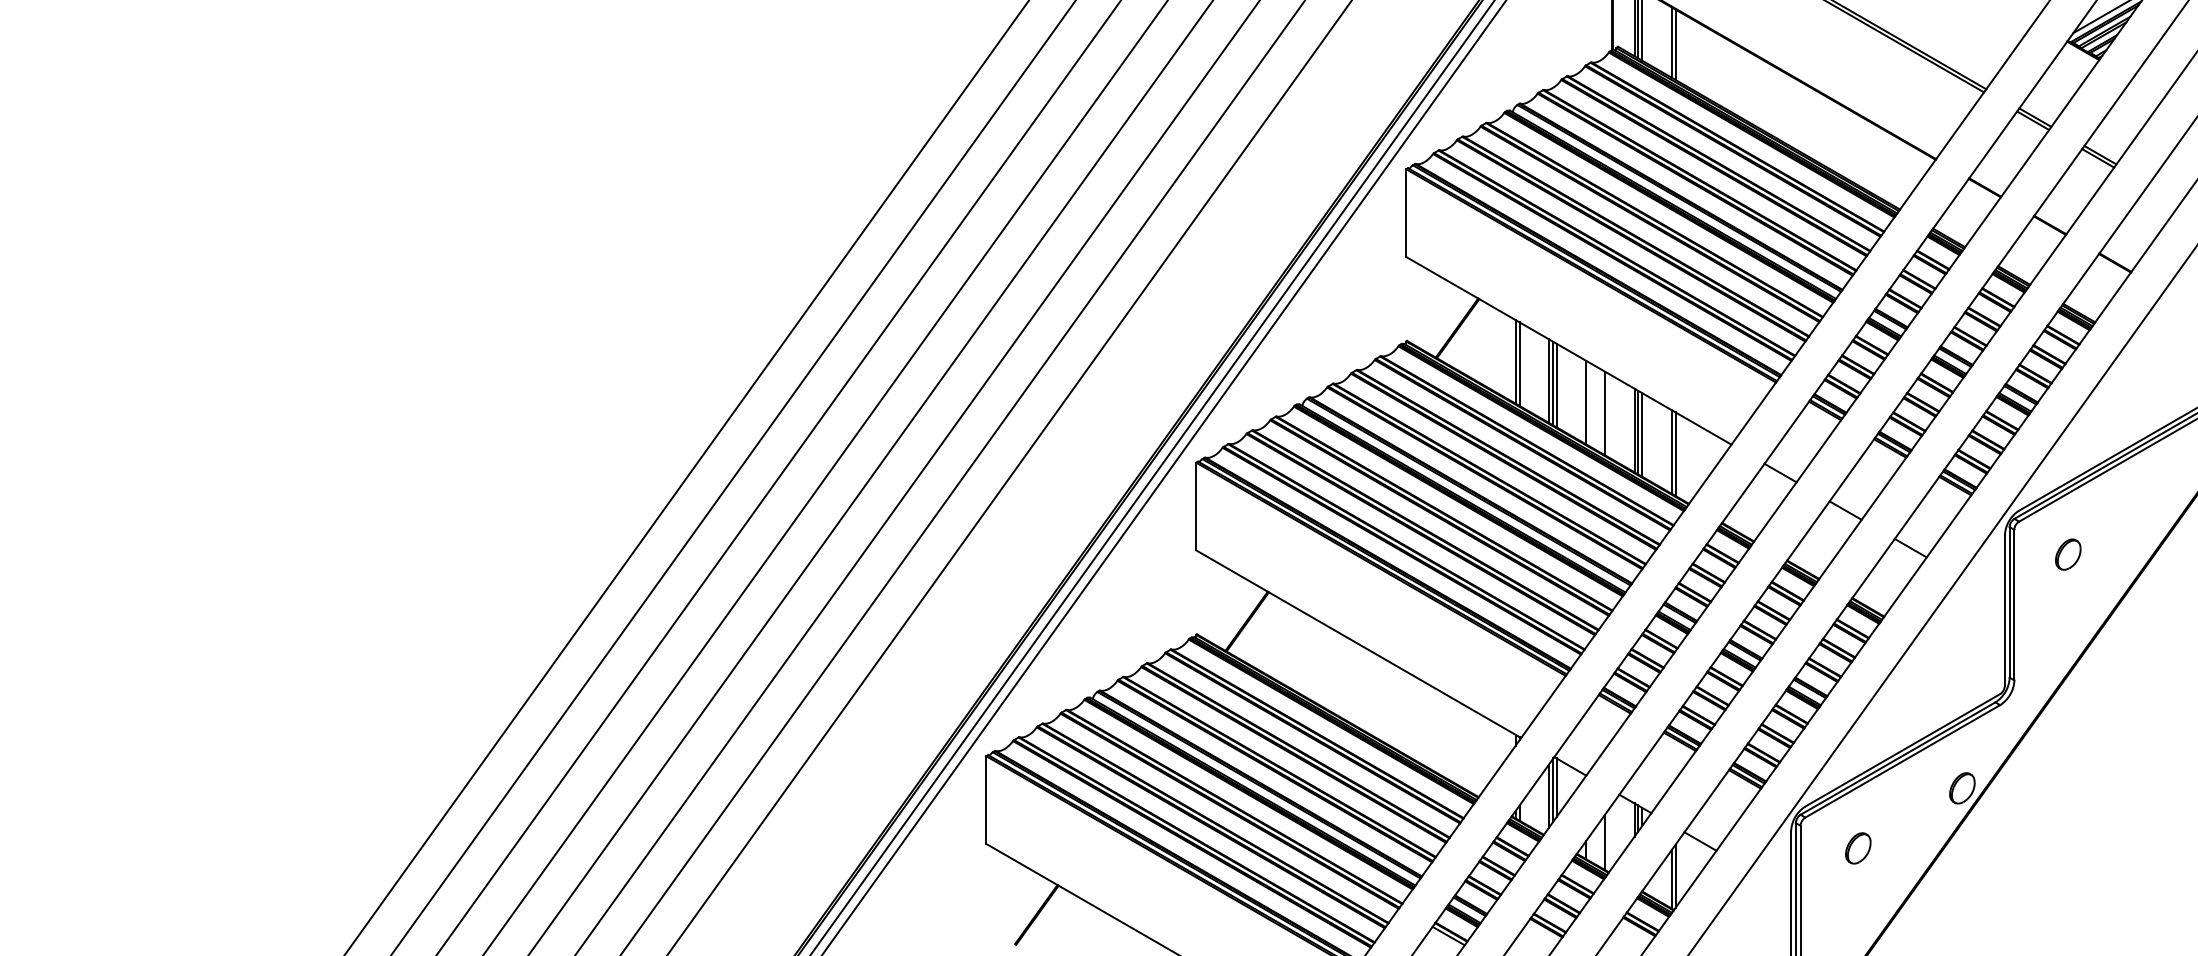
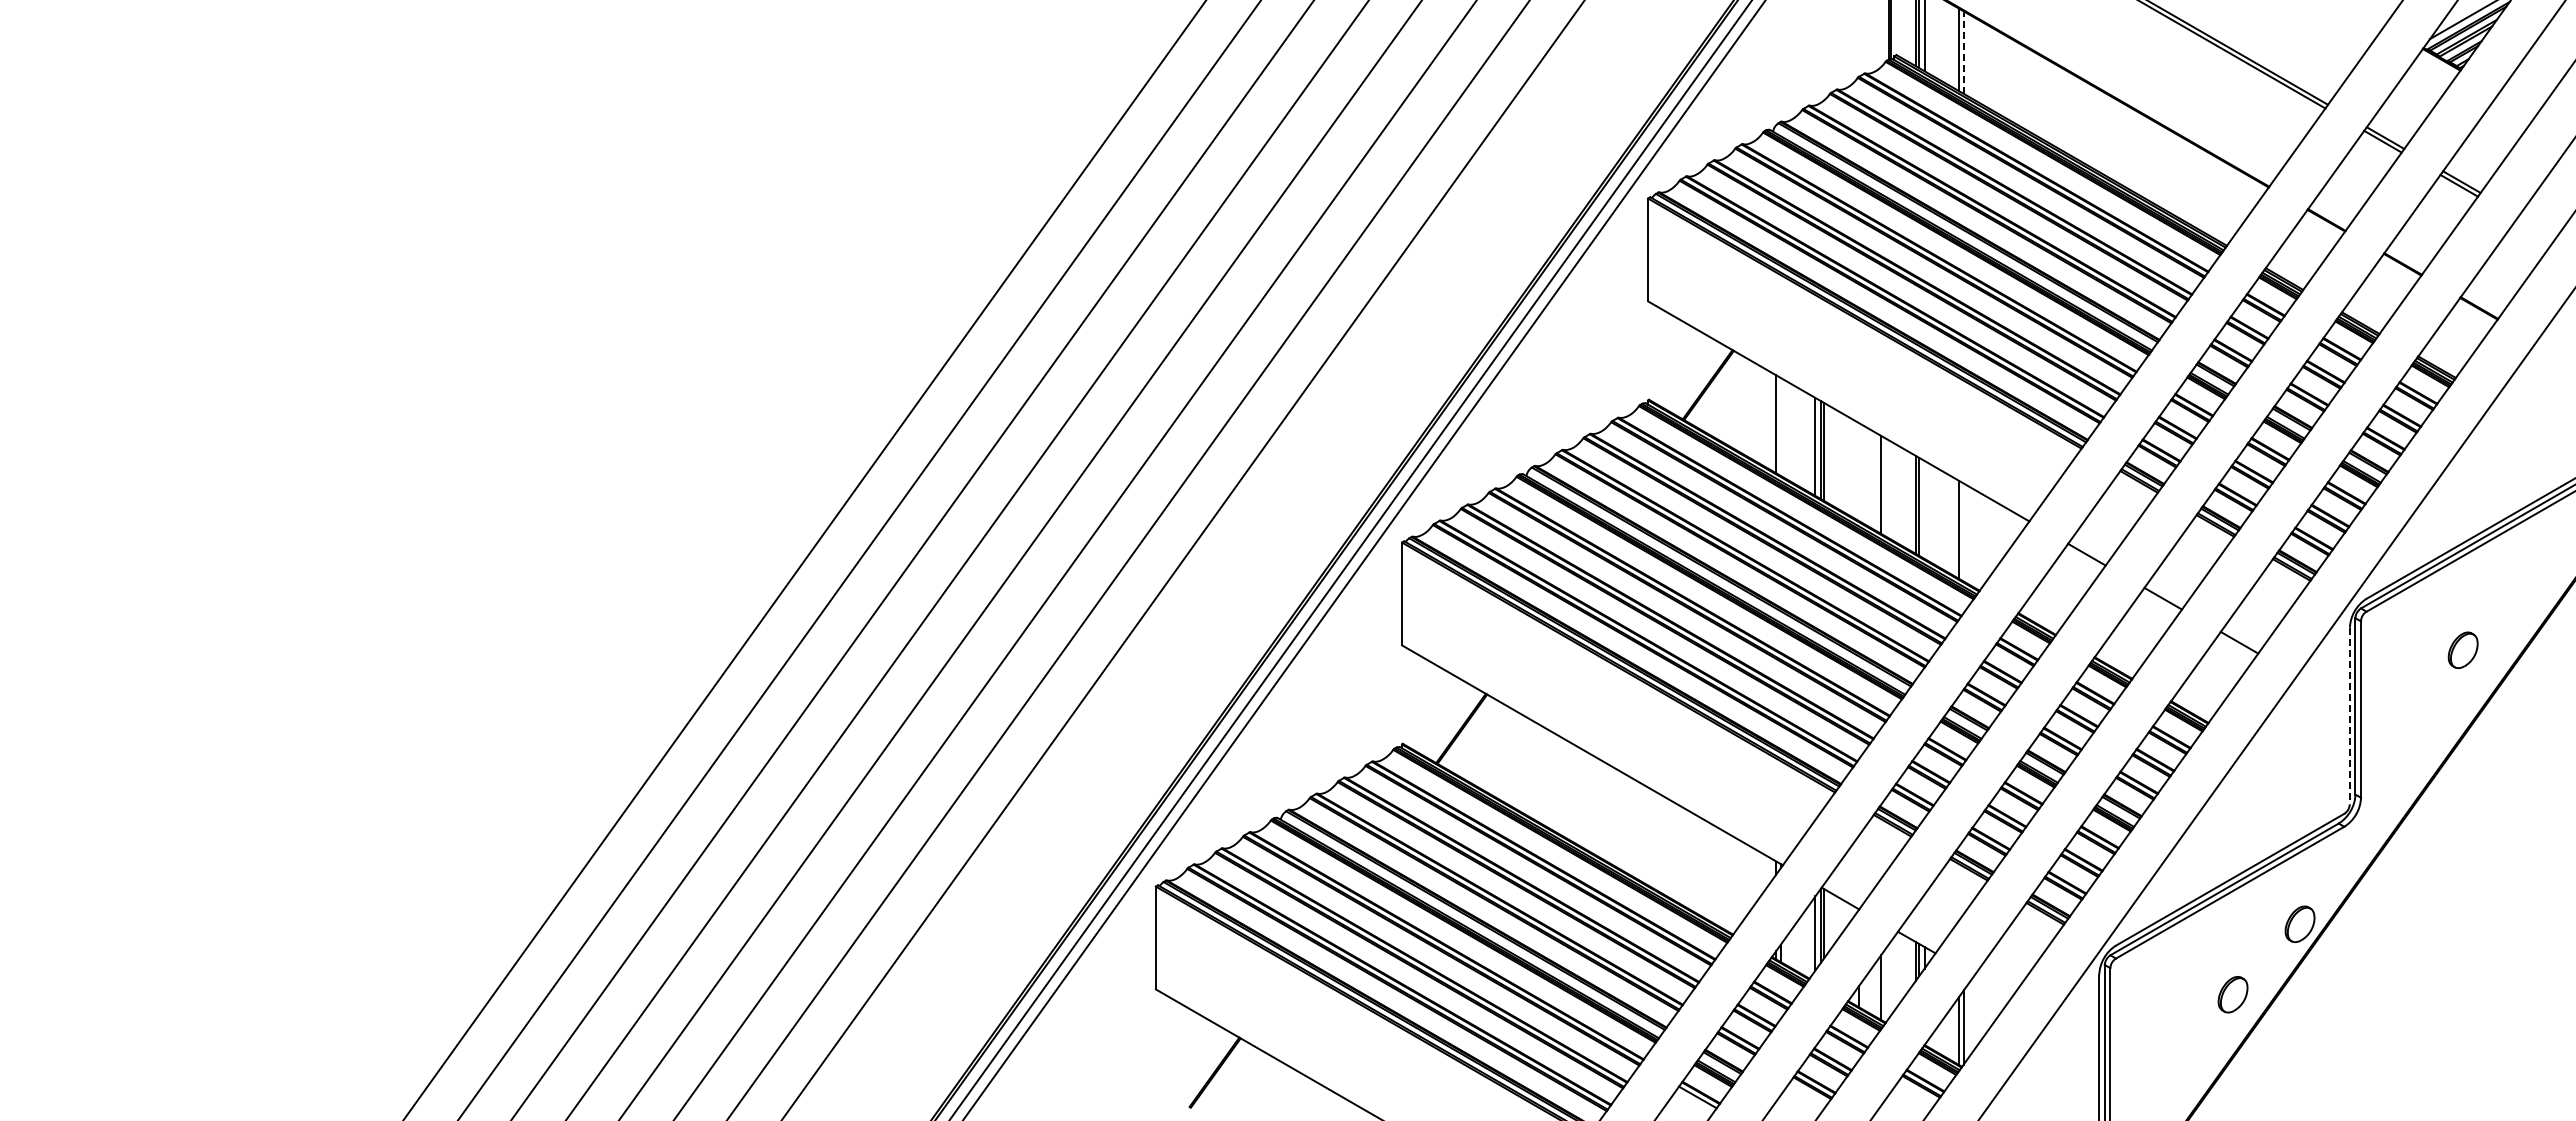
line: (1675, 44) -> (1963, 52), solid -> dashed
line: (1519, 363) -> (1780, 426), removed
line: (1585, 402) -> (1858, 472), removed
line: (1641, 434) -> (1924, 509), removed
line: (1675, 454) -> (1963, 532), removed
part: (2067, 553) -> (2462, 649), moved
line: (2004, 611) -> (2349, 716), solid -> dashed
line: (1700, 841) -> (1992, 986), removed
part: (1857, 848) -> (2232, 994), moved

